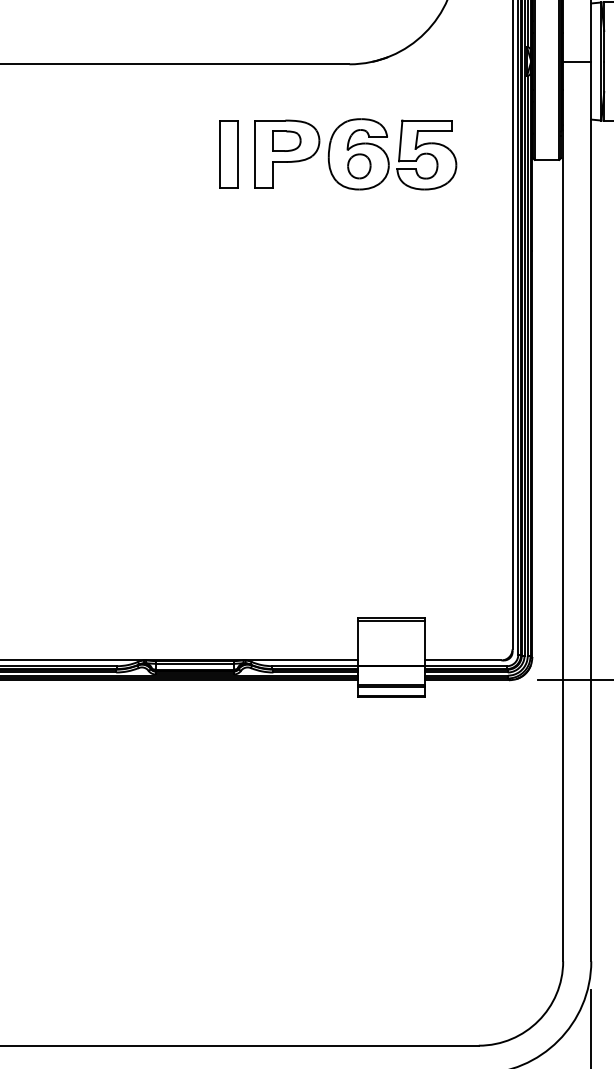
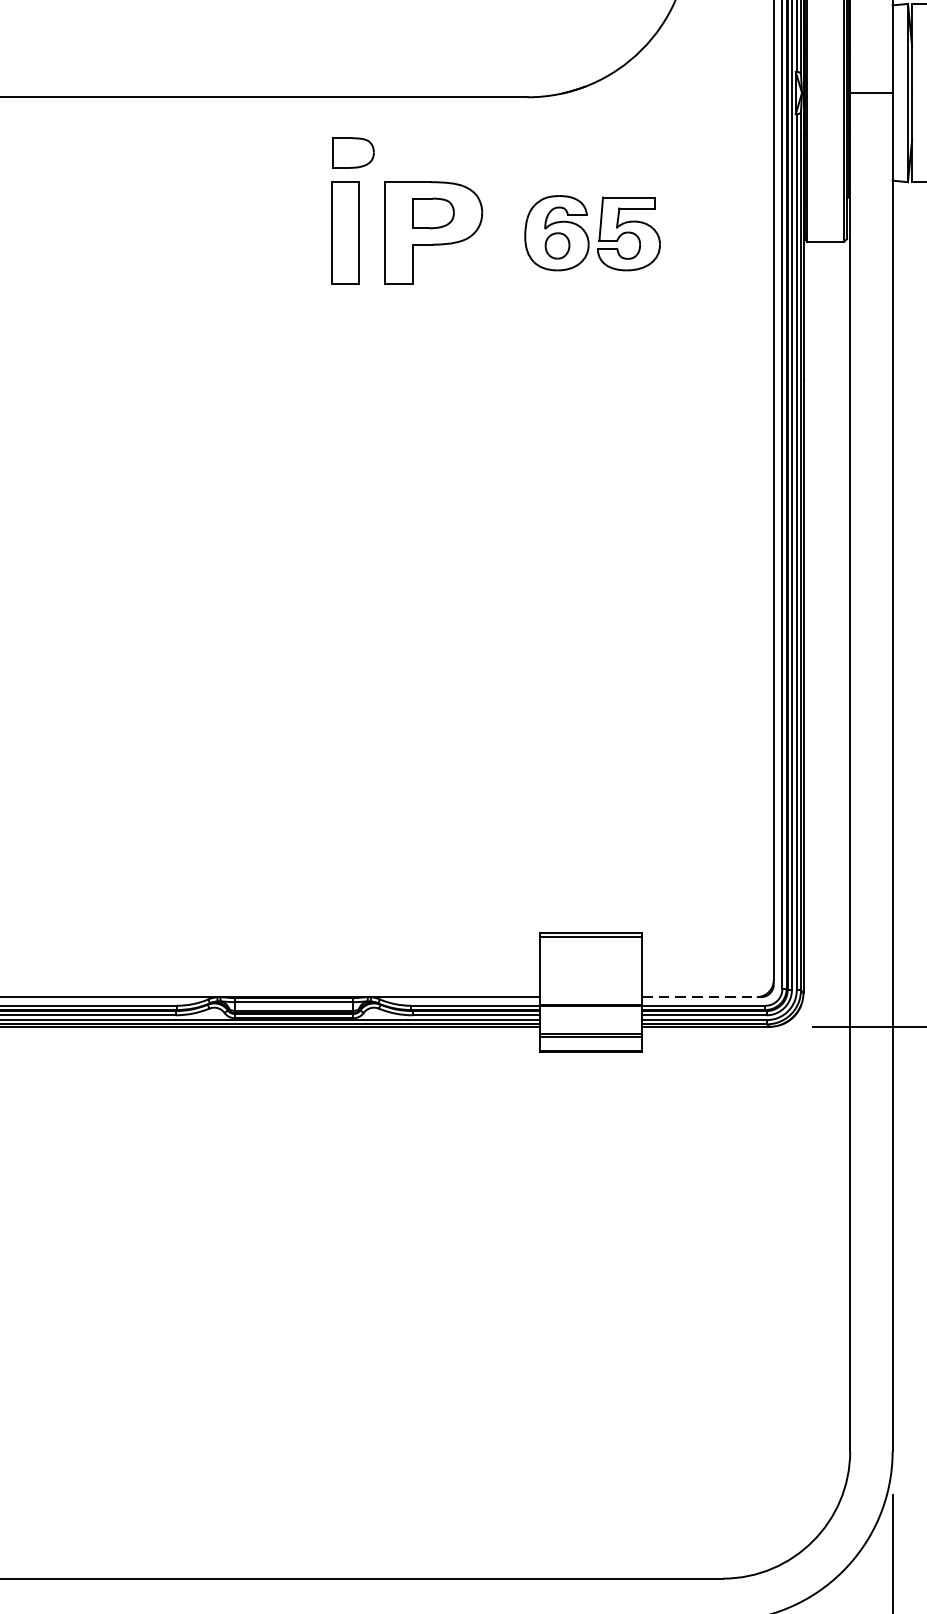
part: (233, 100) -> (352, 151), added
part: (392, 154) -> (592, 233), size x0.7
line: (463, 660) -> (699, 997), solid -> dashed

